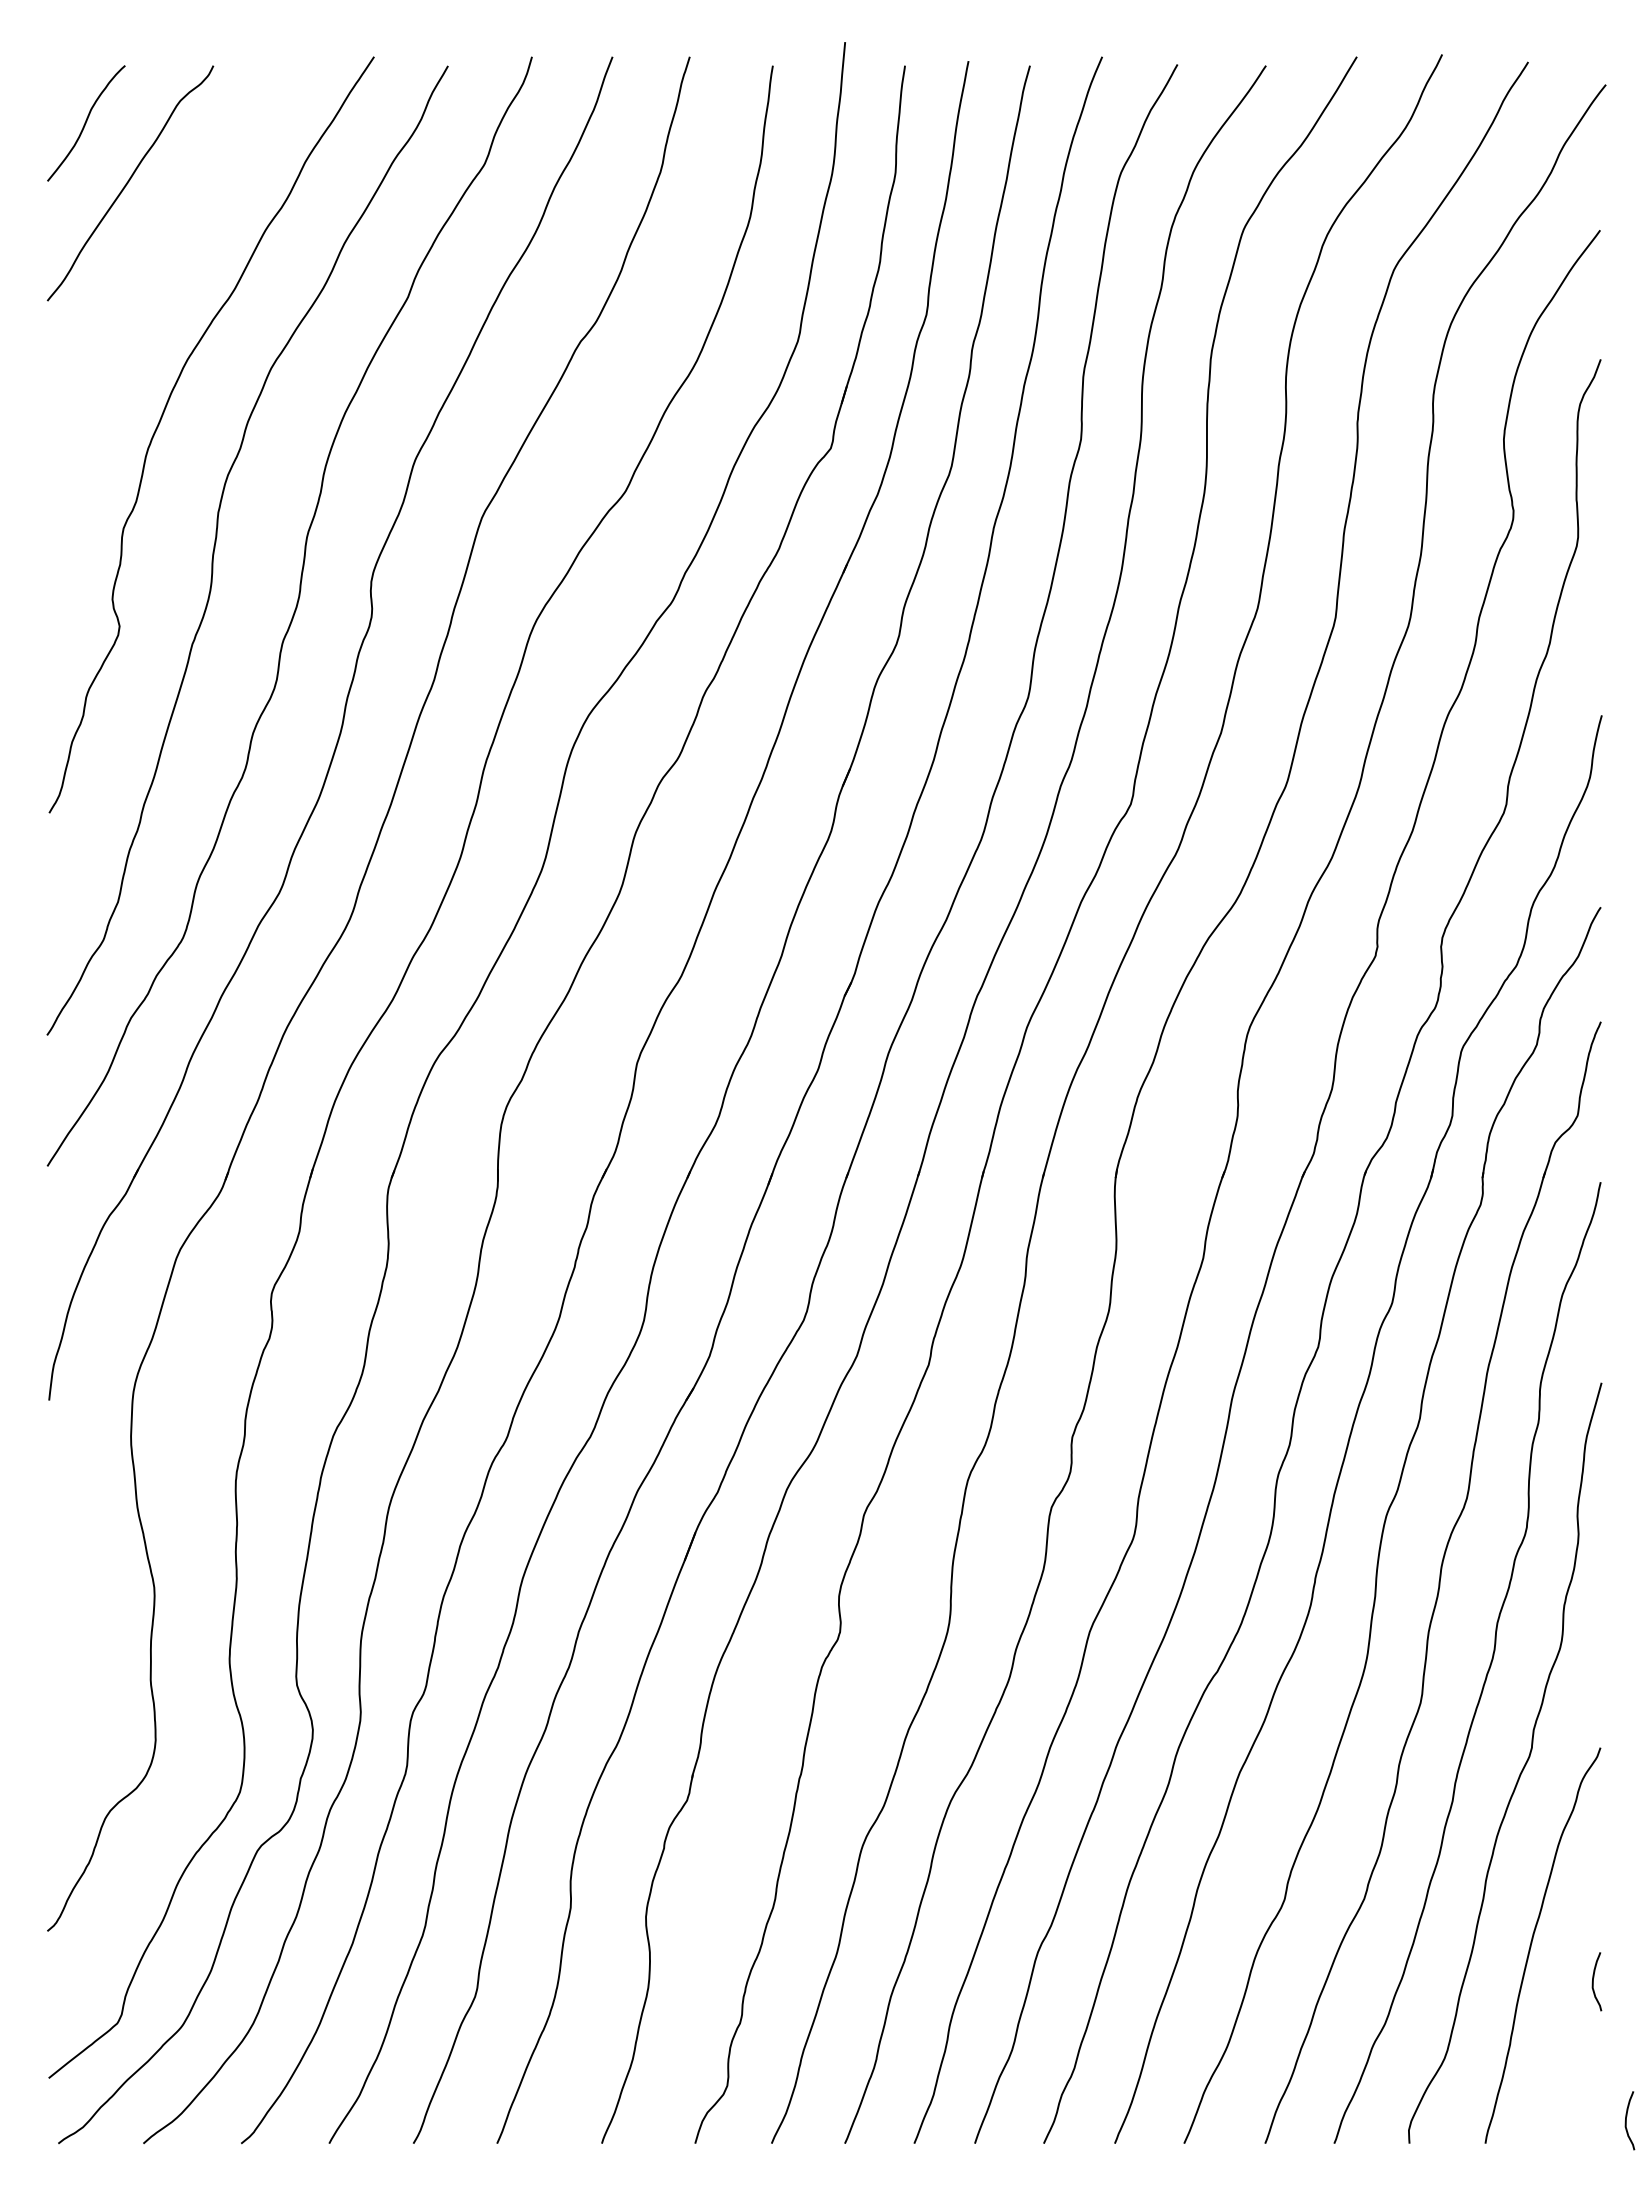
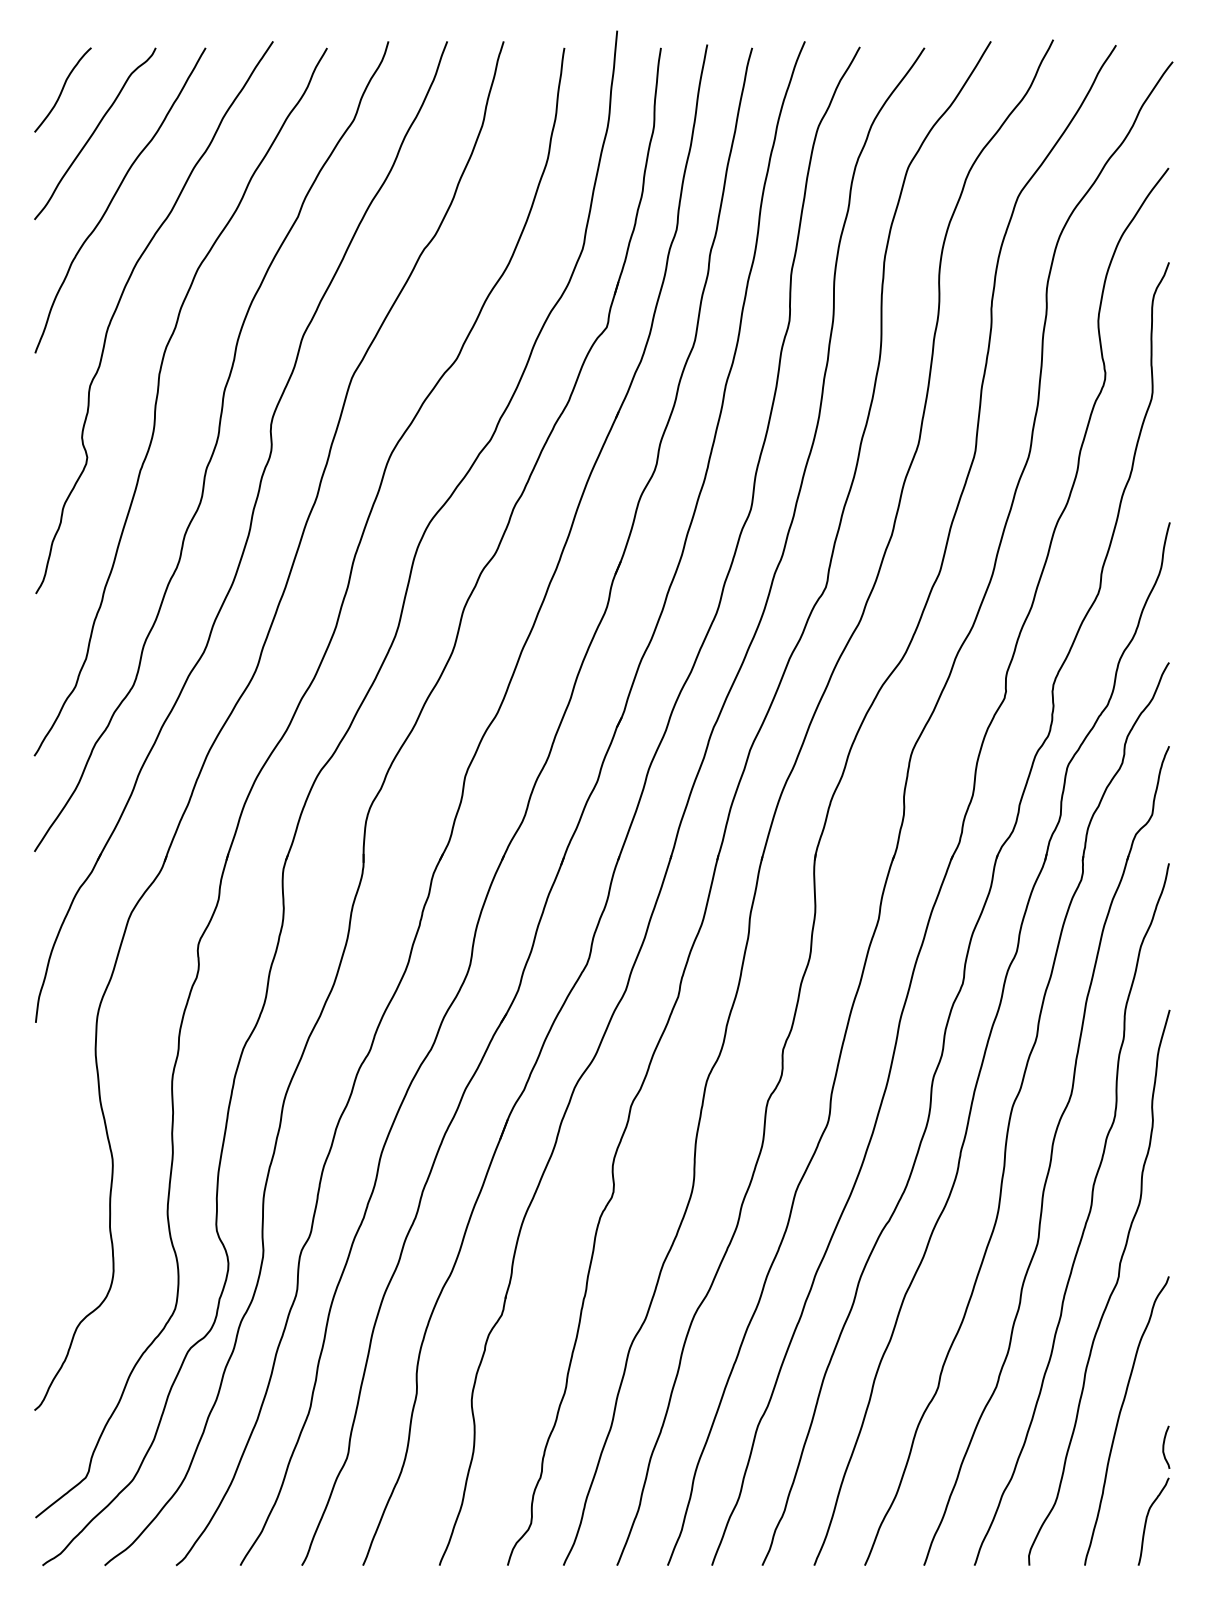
curve: (156, 270) -> (114, 197), added
curve: (1570, 2081) -> (1147, 1520), added
curve: (1626, 2120) -> (1187, 1548), removed

